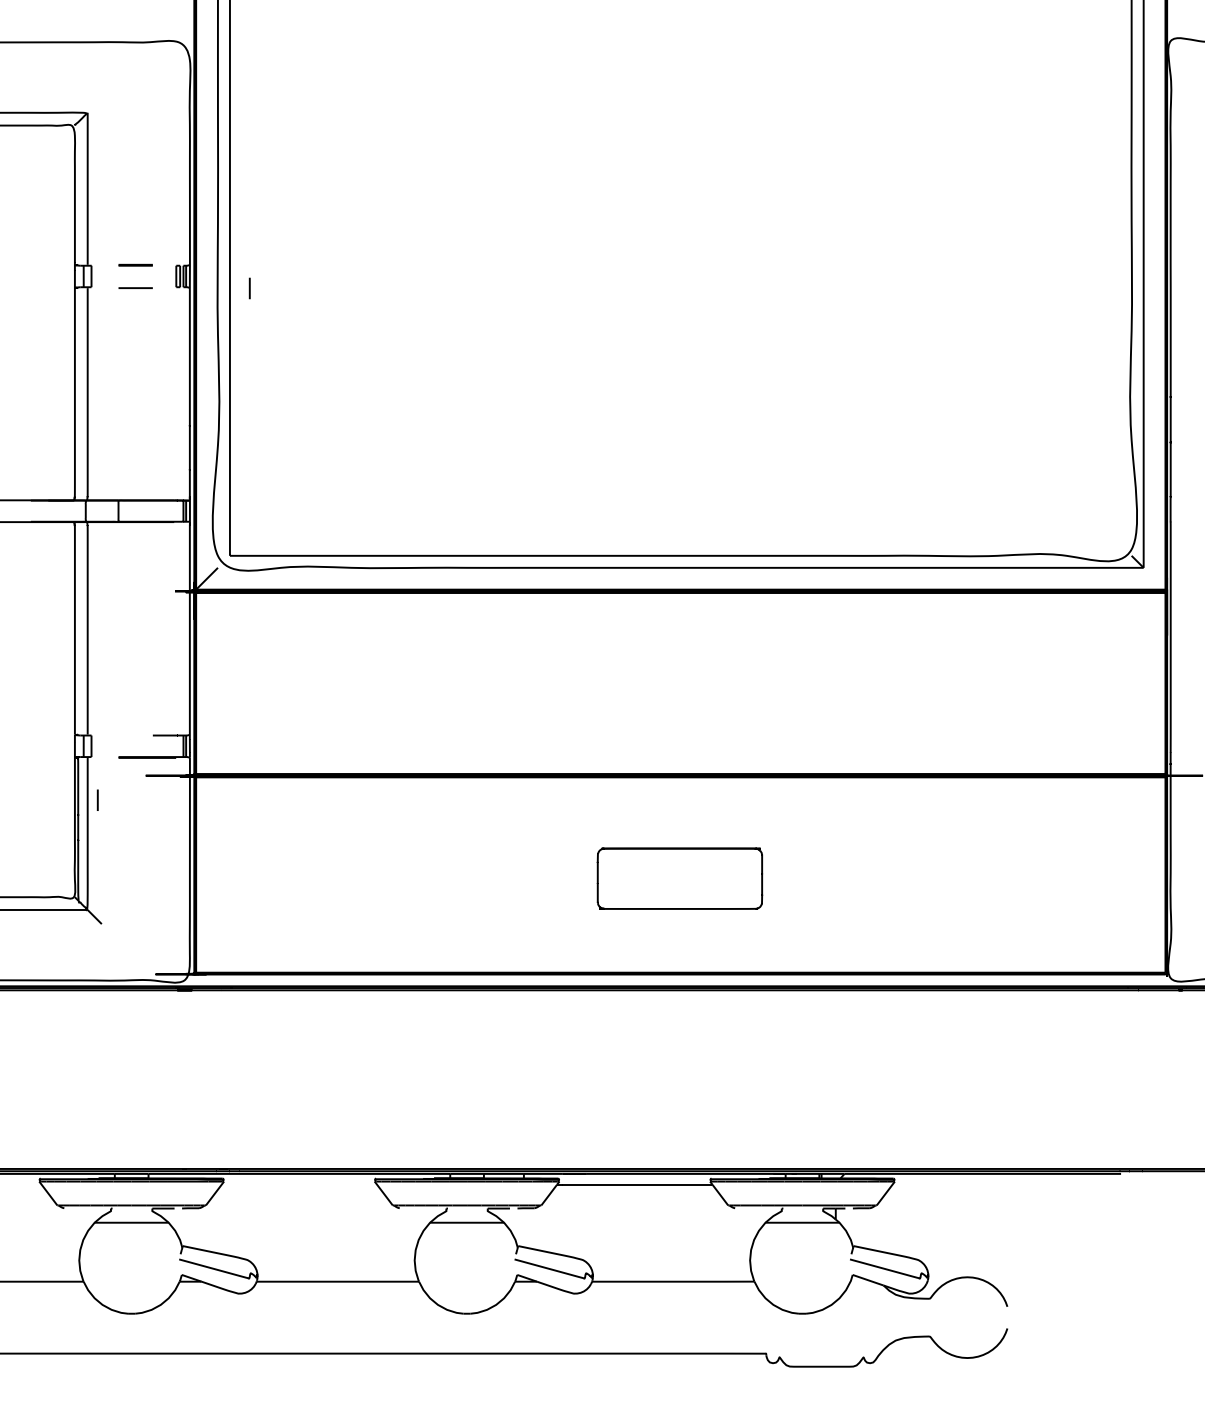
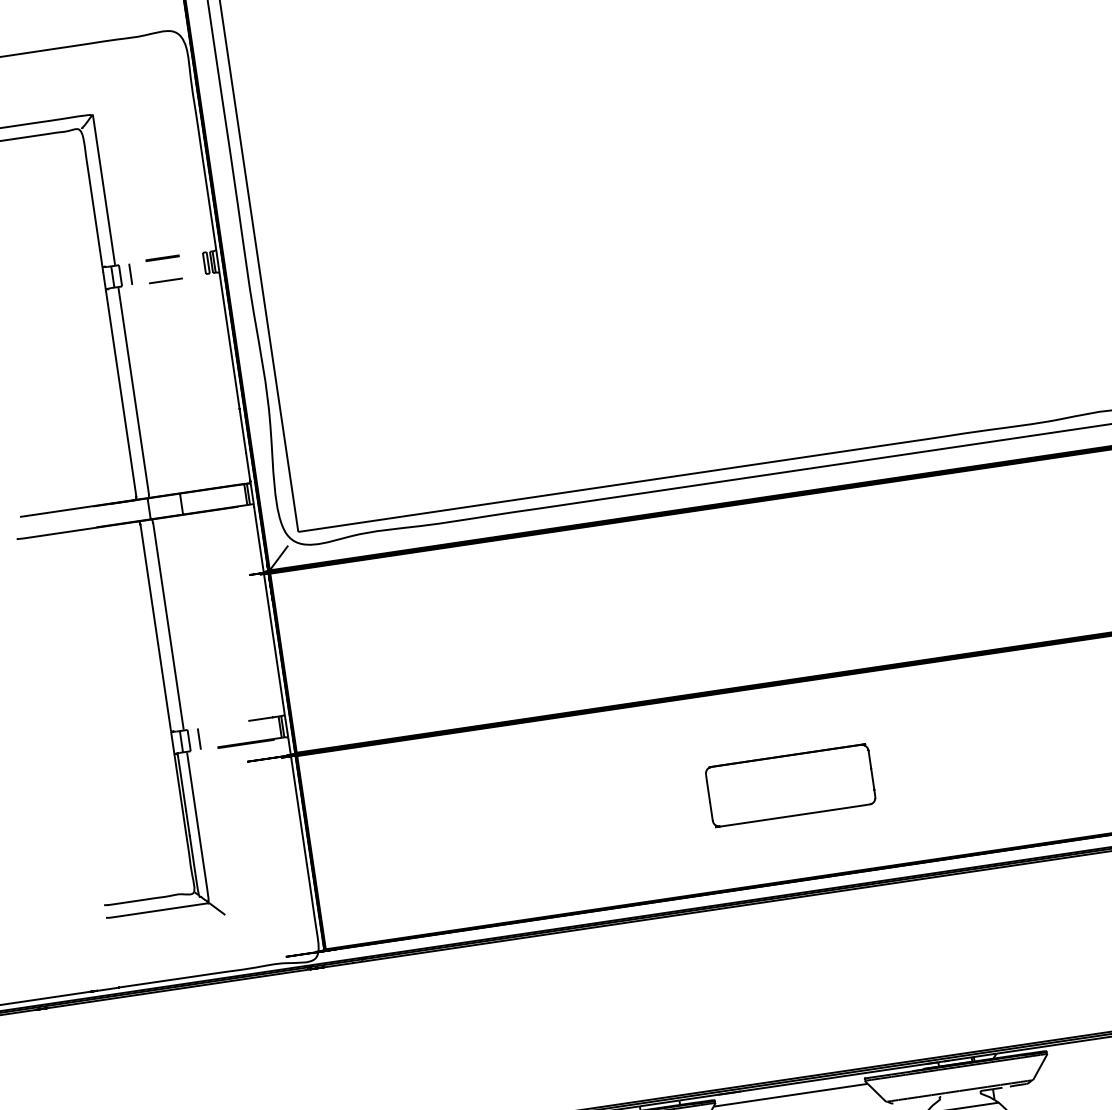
line: (249, 288) -> (130, 274), moved
line: (97, 799) -> (198, 738), moved

